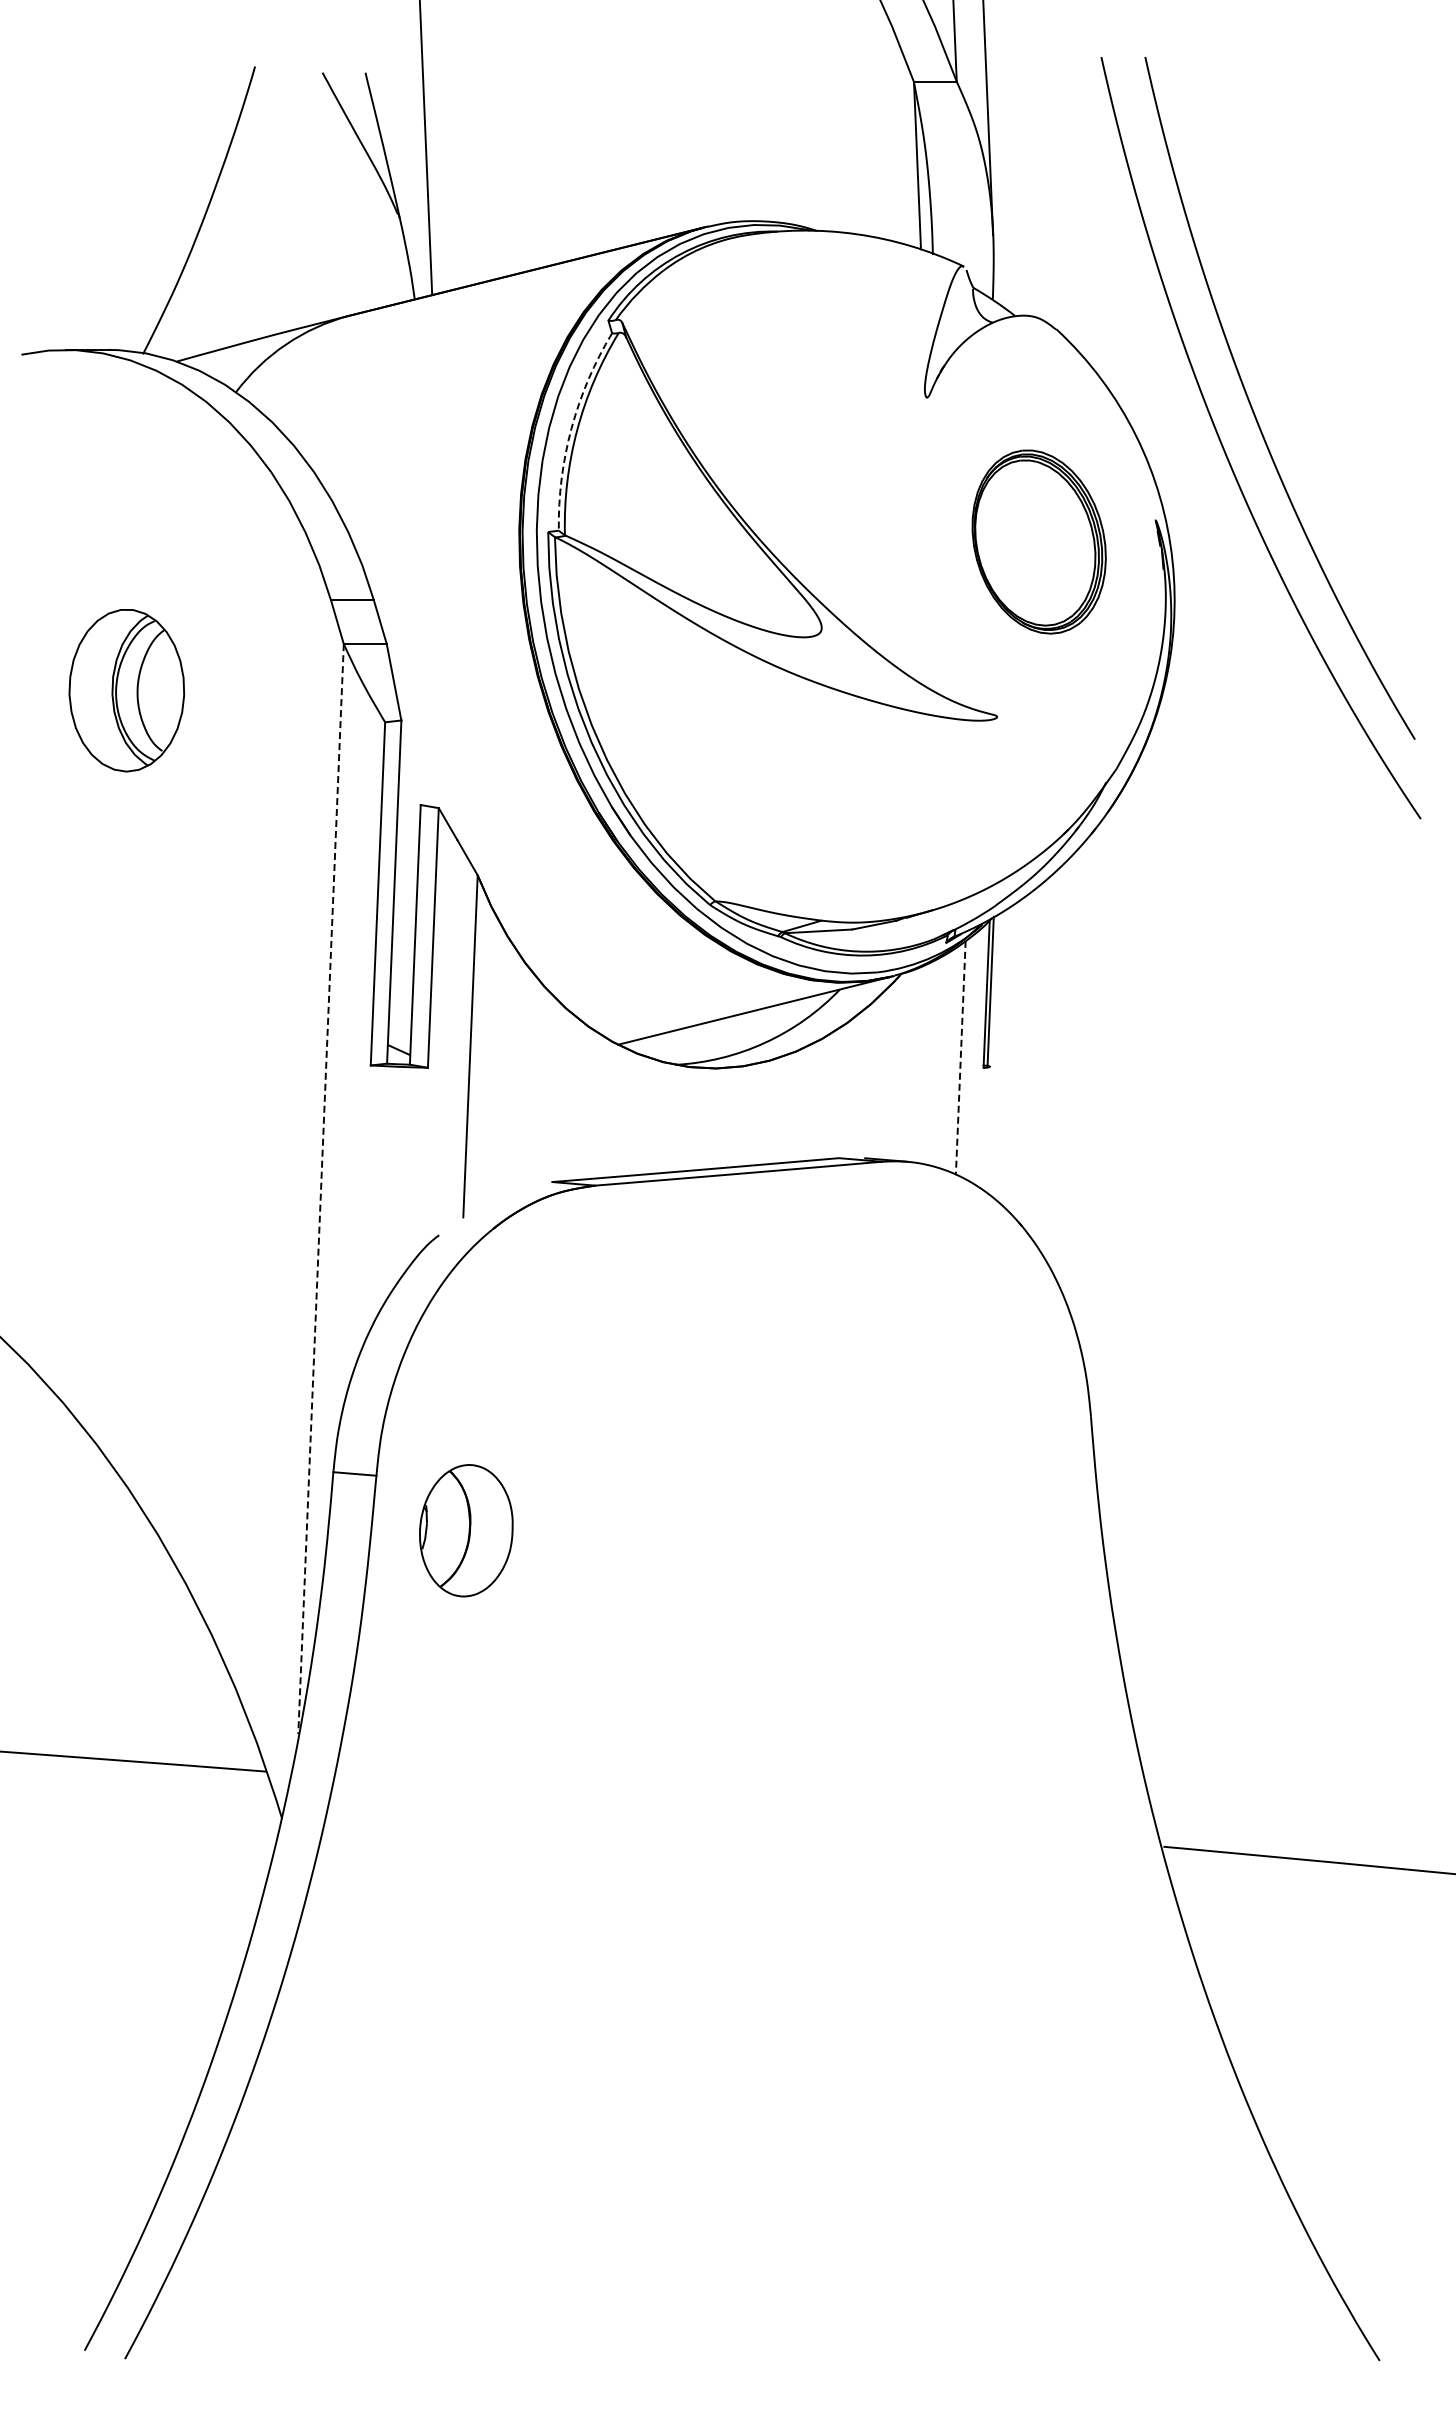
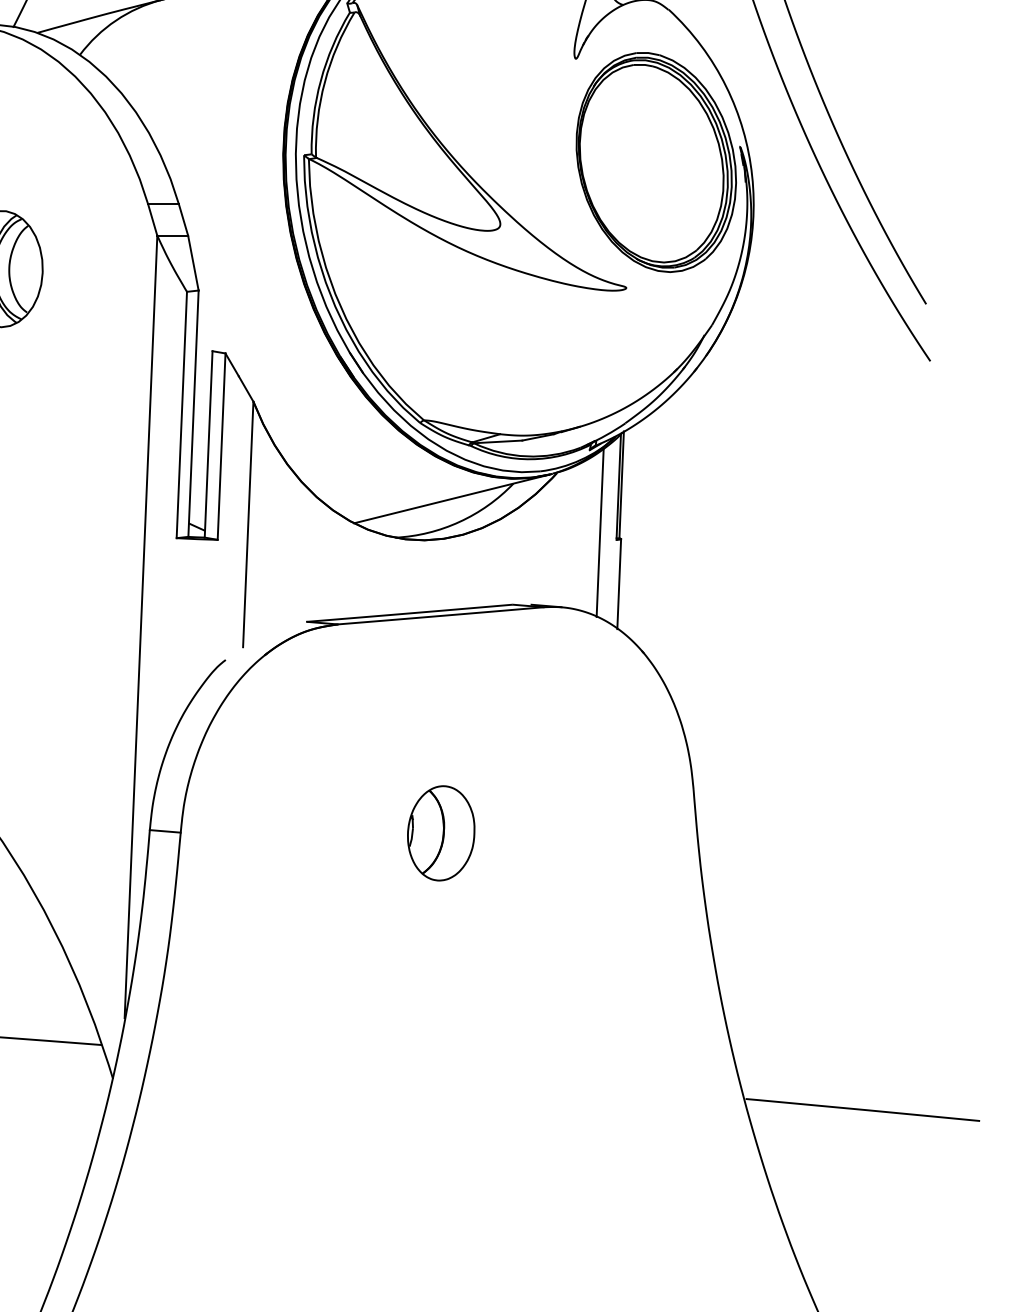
arc: (571, 428) -> (320, 80), dashed -> solid
part: (1039, 541) -> (656, 162), size x1.67
line: (960, 1058) -> (599, 533), dashed -> solid
line: (986, 1129) -> (618, 584), added
line: (321, 1189) -> (141, 627), dashed -> solid
part: (466, 1530) -> (441, 833), moved

